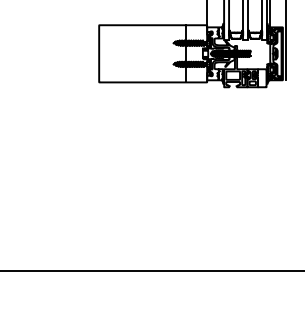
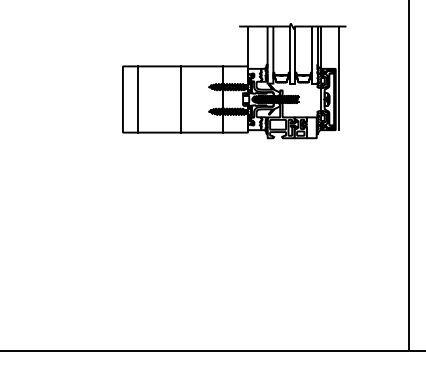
line: (111, 53) -> (137, 99), added
line: (148, 53) -> (180, 99), added

